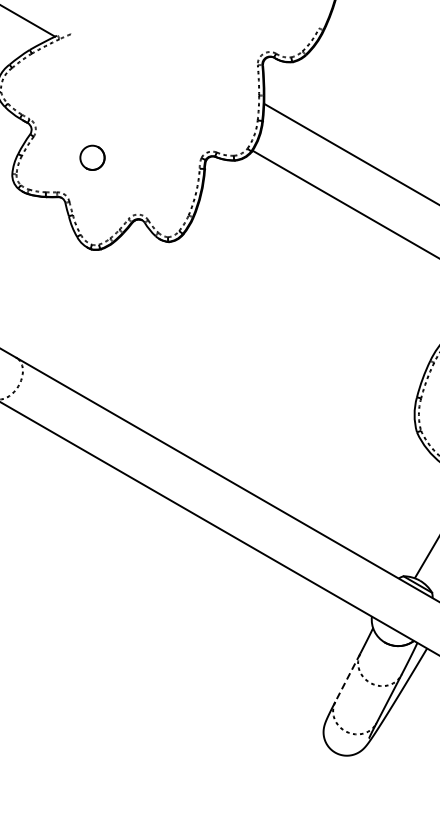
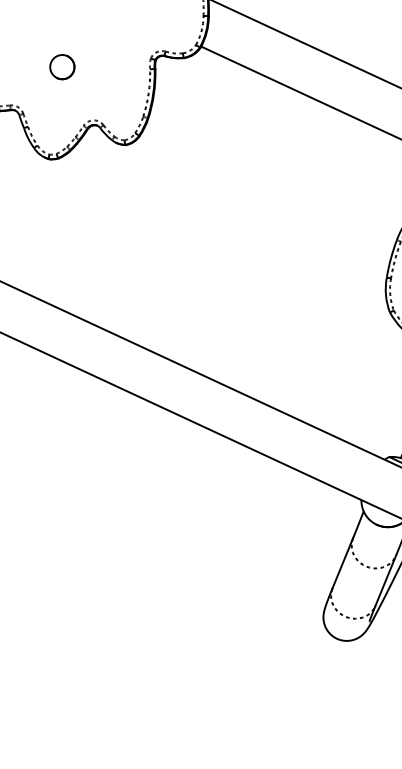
circle: (92, 157) -> (62, 66), moved
line: (347, 678) -> (342, 563), dashed -> solid

